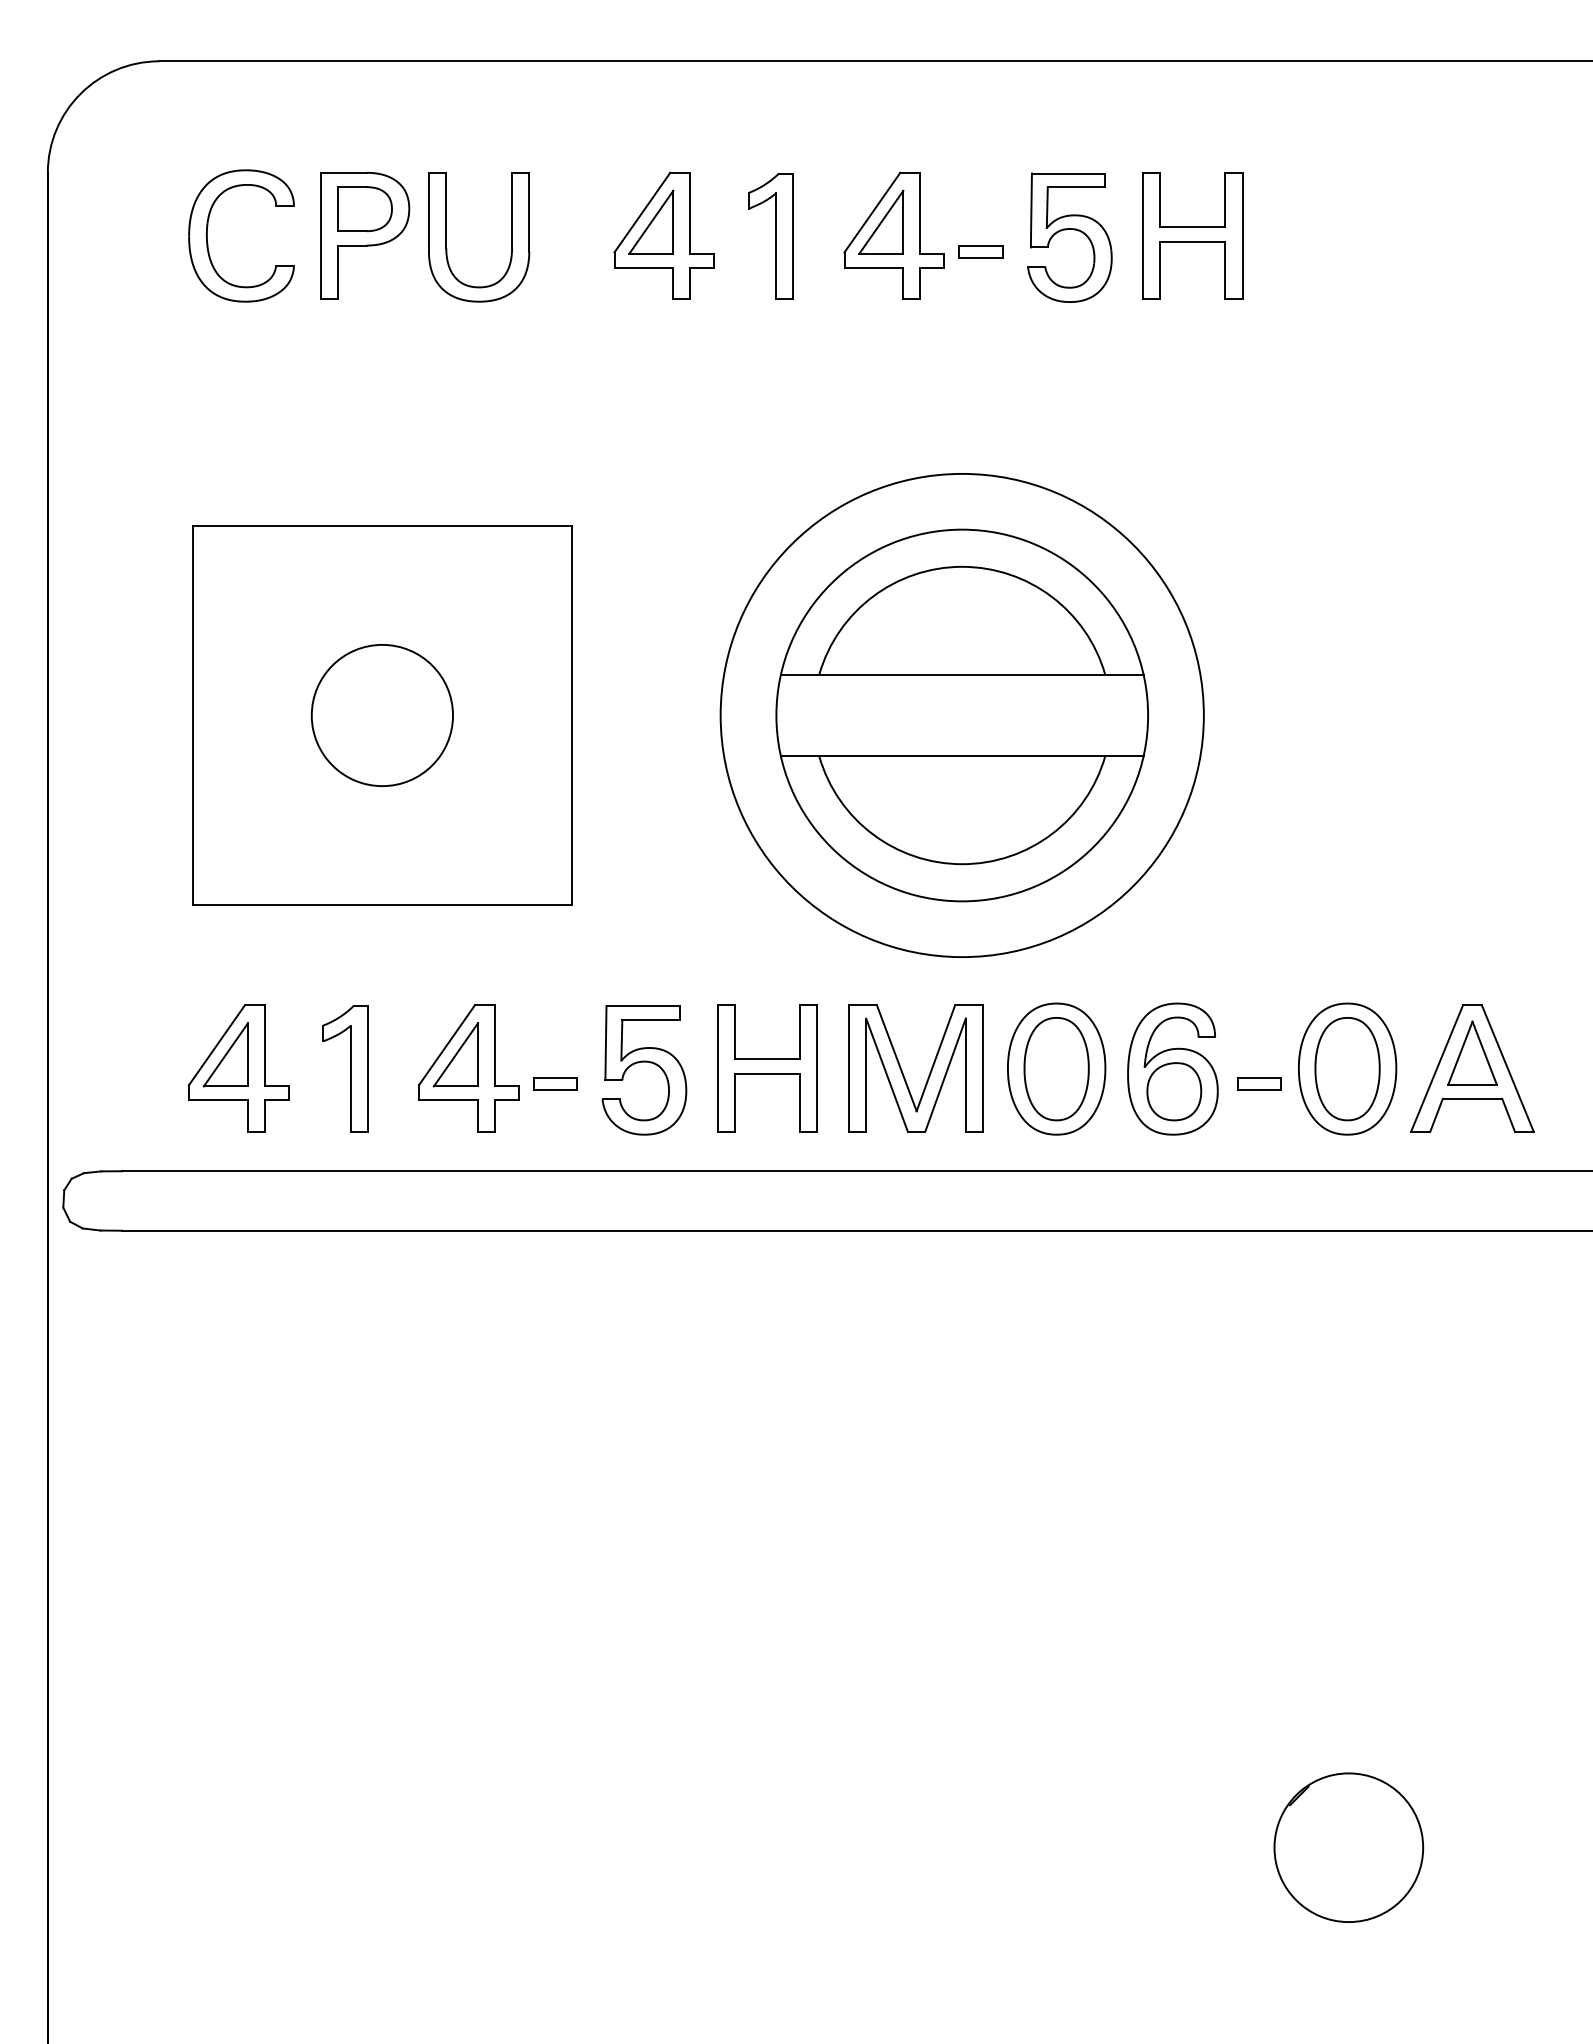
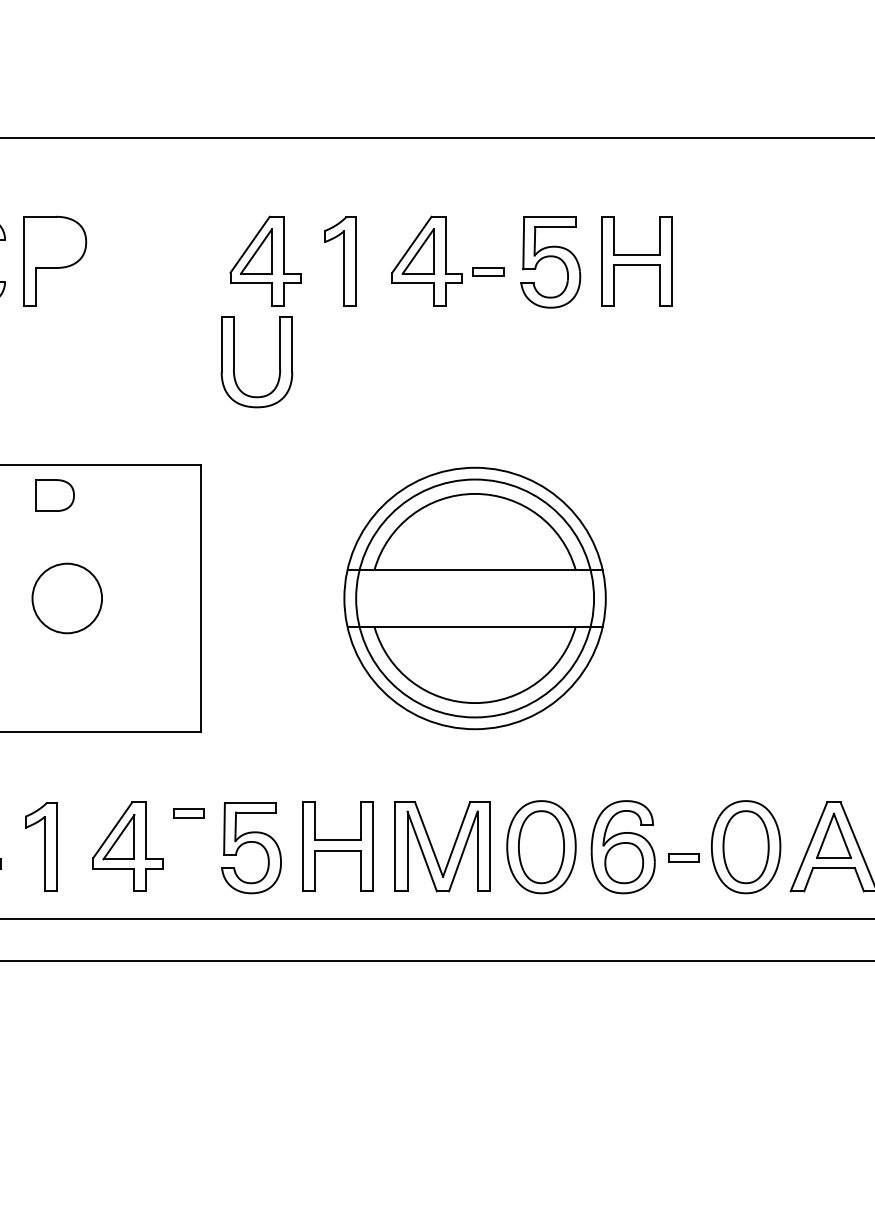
part: (364, 209) -> (54, 495), moved
part: (511, 237) -> (279, 362), moved
circle: (382, 715) -> (67, 598), size x0.7
circle: (961, 715) -> (474, 598), size x0.7
part: (555, 1083) -> (189, 812), moved

